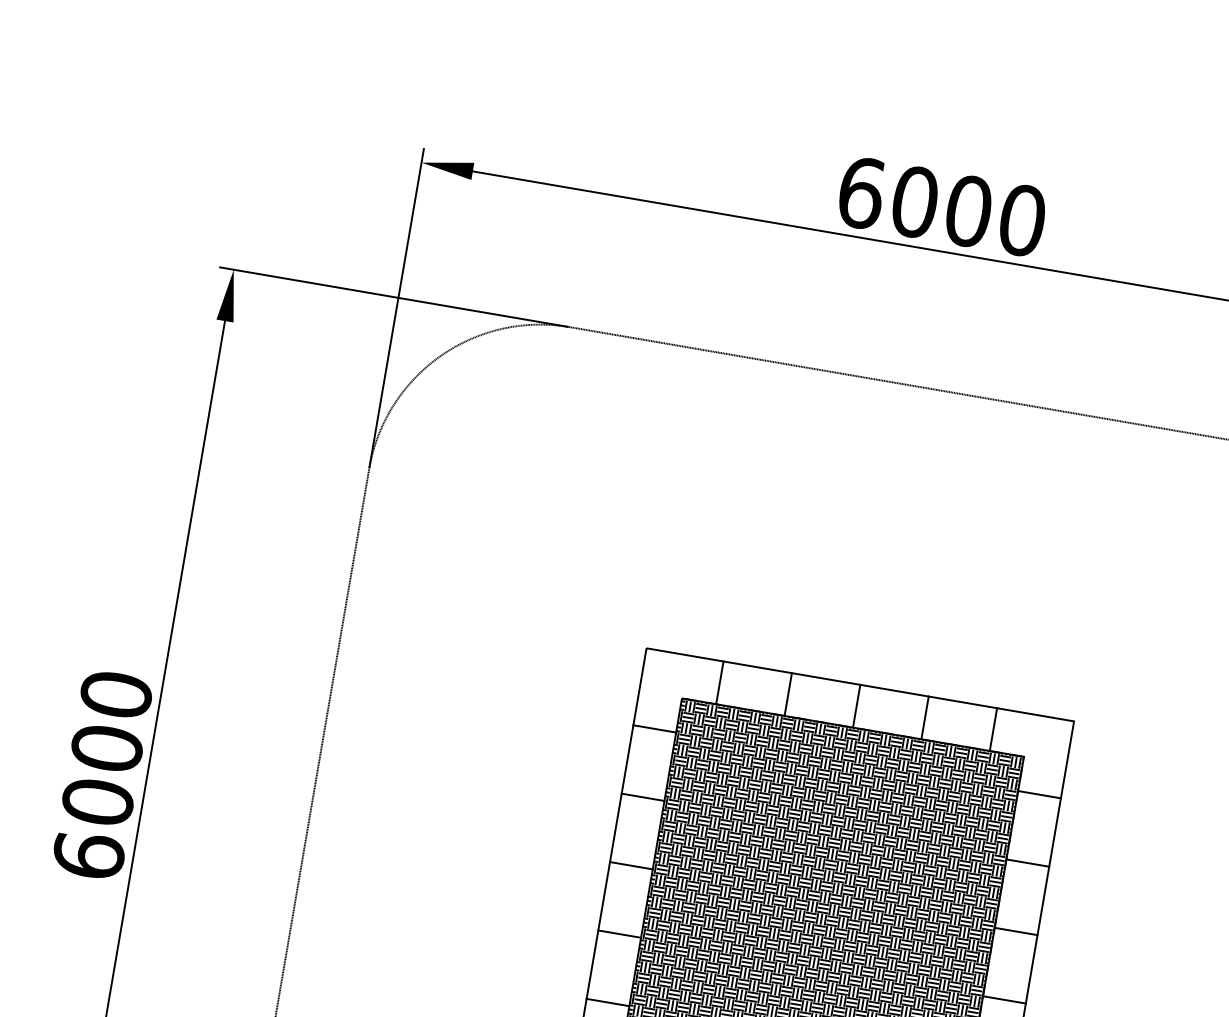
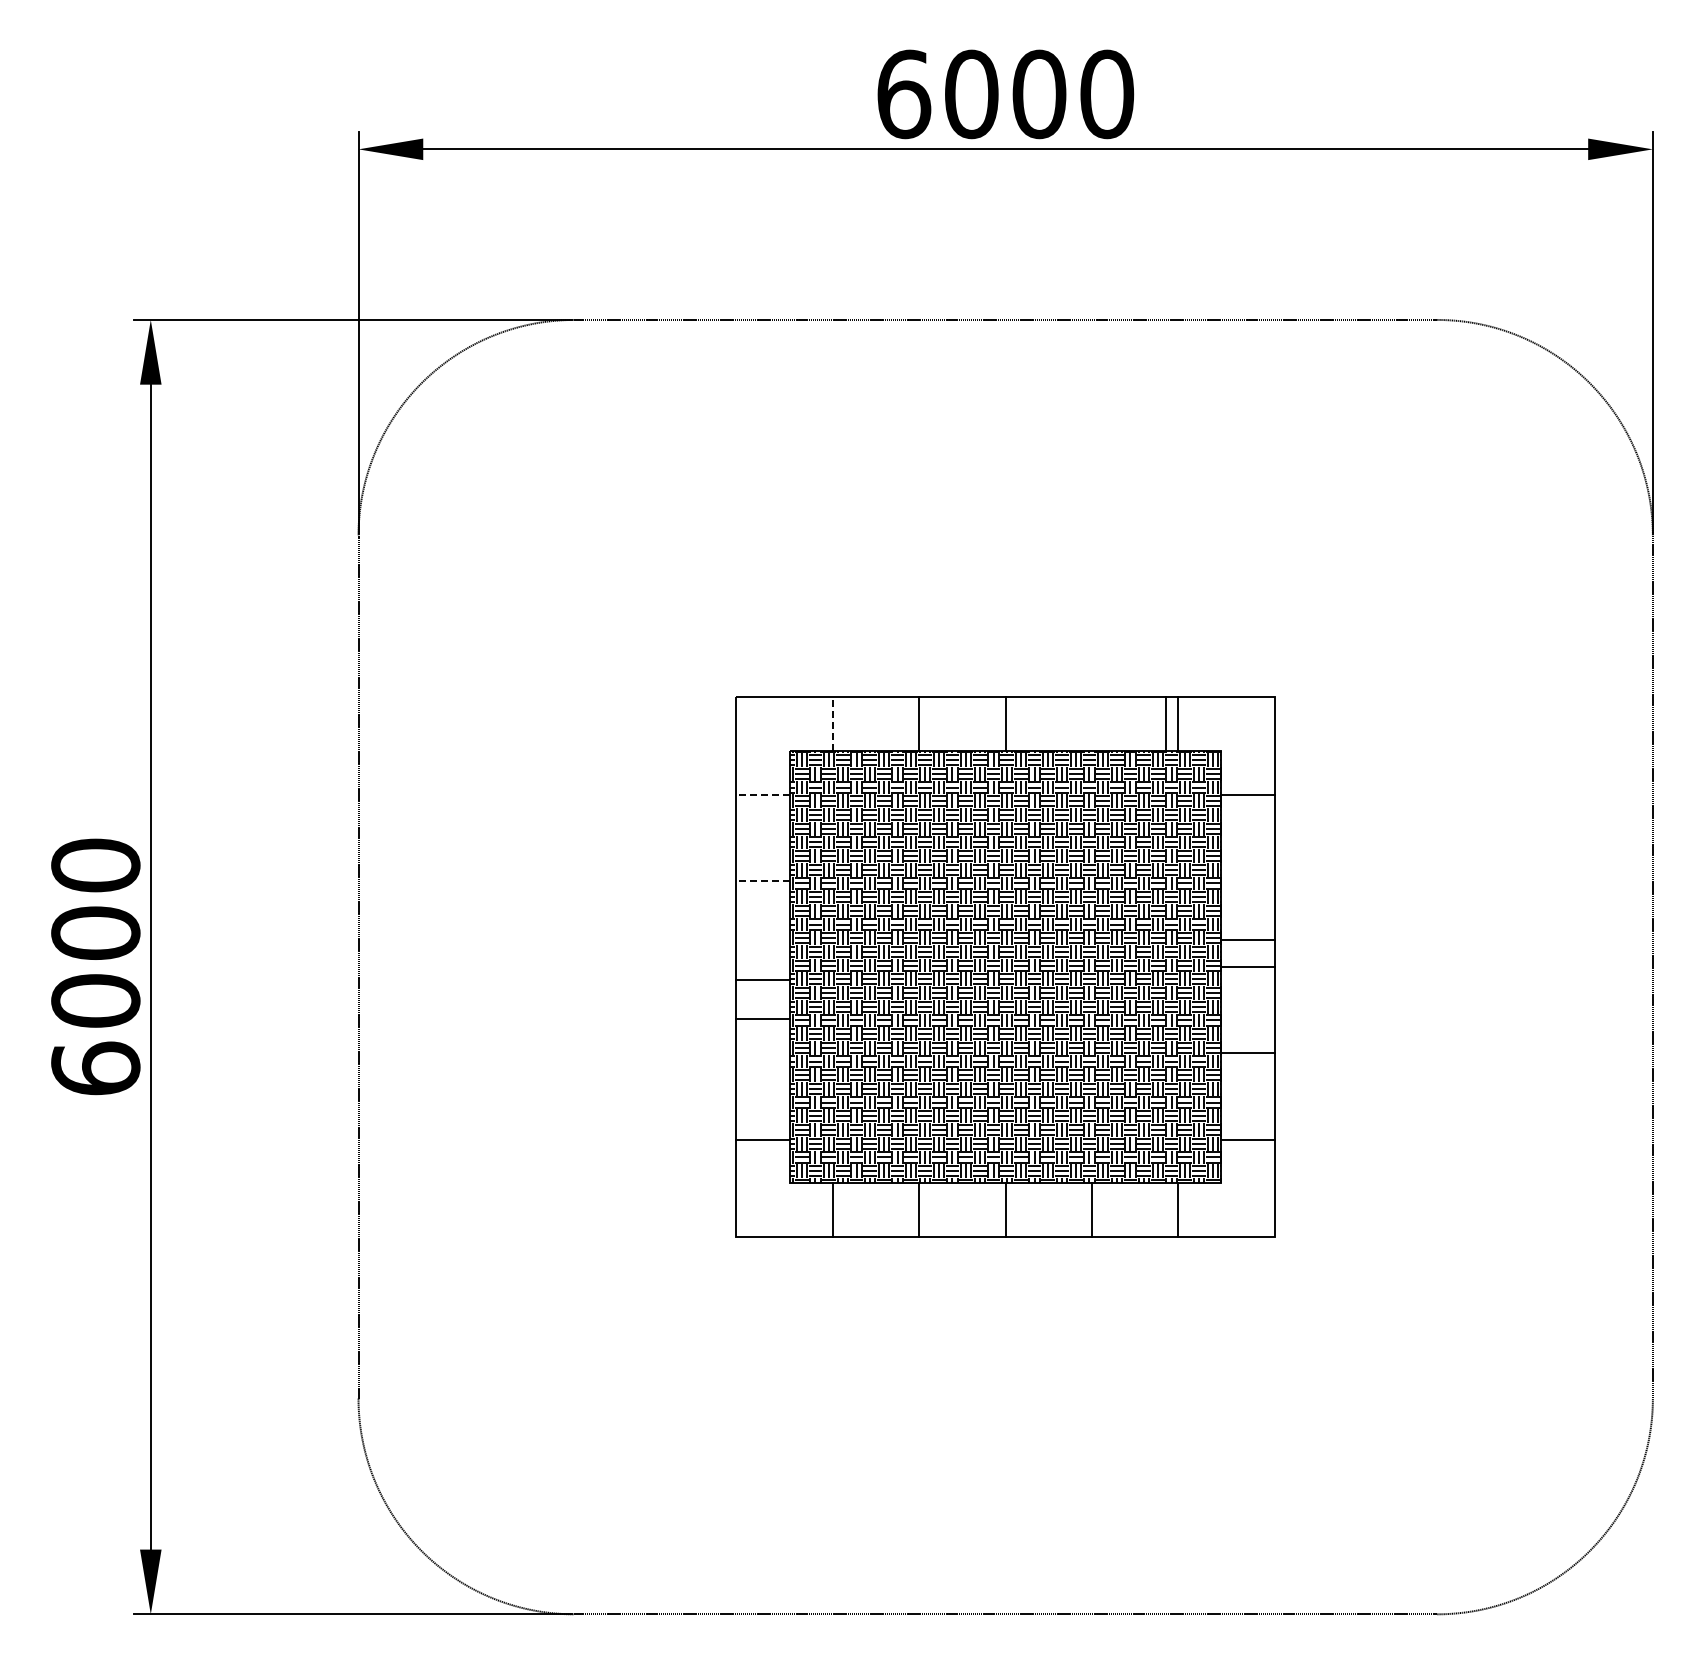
line: (720, 682) -> (833, 724), solid -> dashed
line: (925, 718) -> (1166, 724), moved
line: (655, 728) -> (763, 794), solid -> dashed
line: (643, 797) -> (763, 880), solid -> dashed
line: (1027, 862) -> (1248, 939), moved
line: (630, 865) -> (762, 1019), moved
line: (619, 934) -> (762, 980), moved

